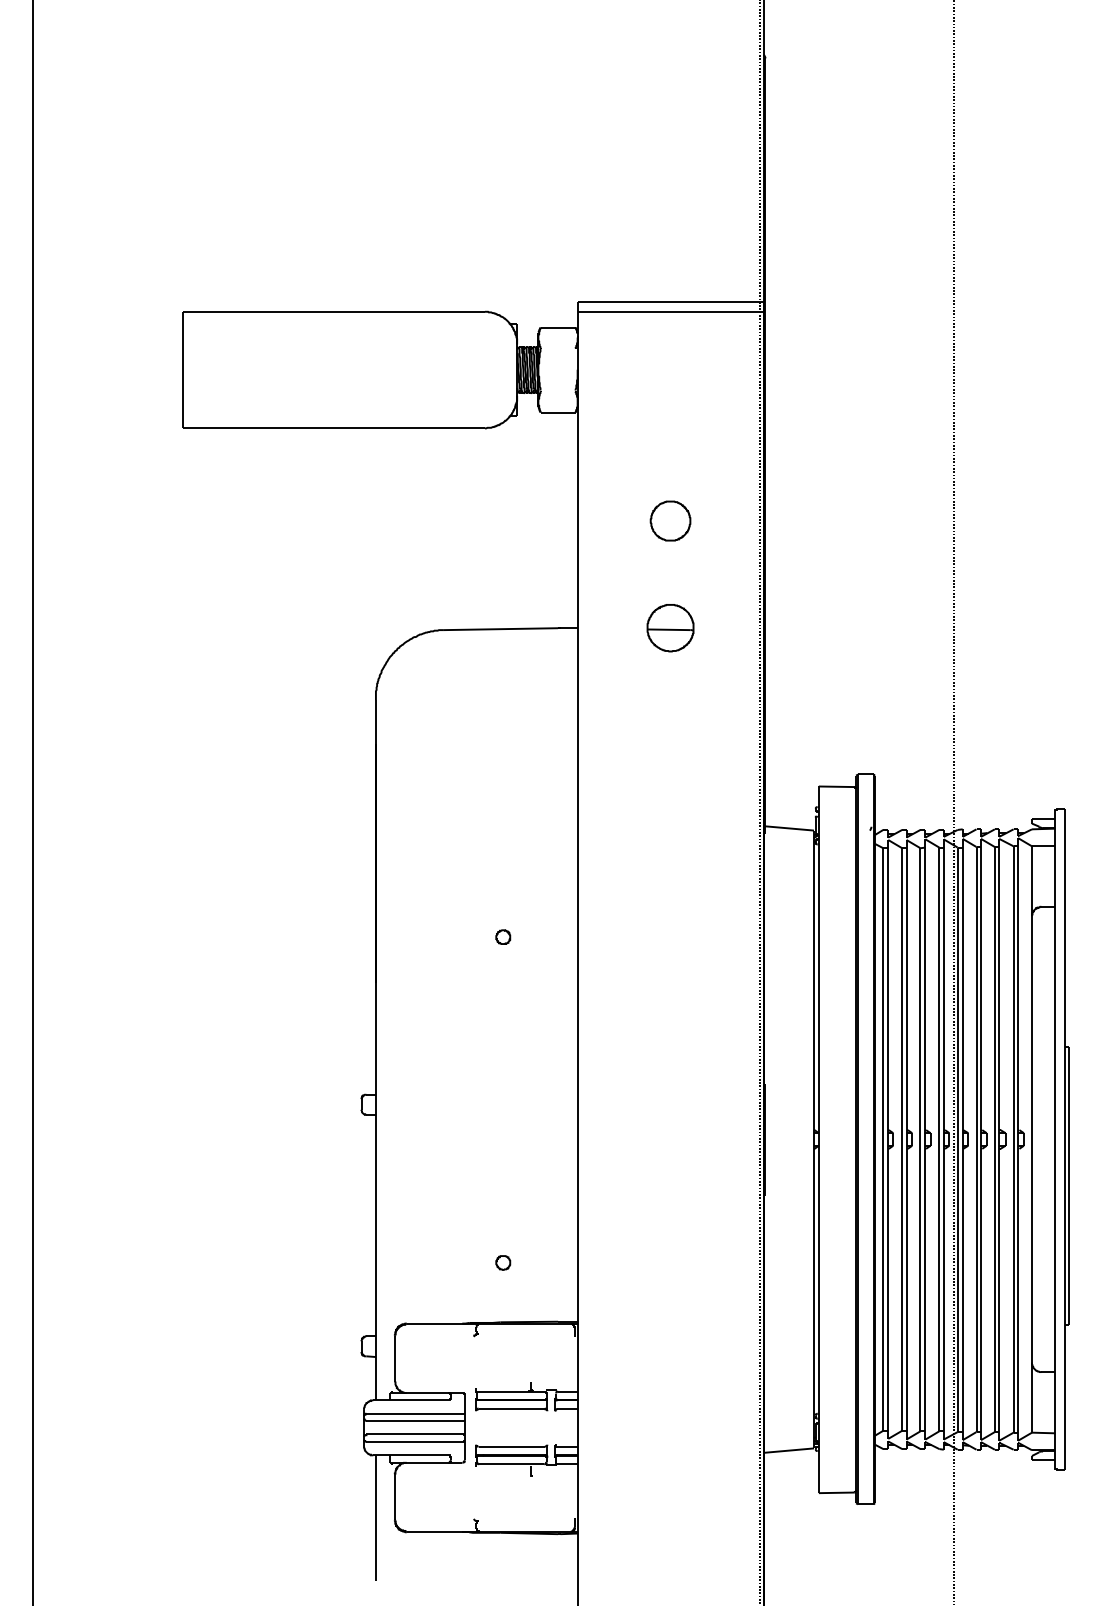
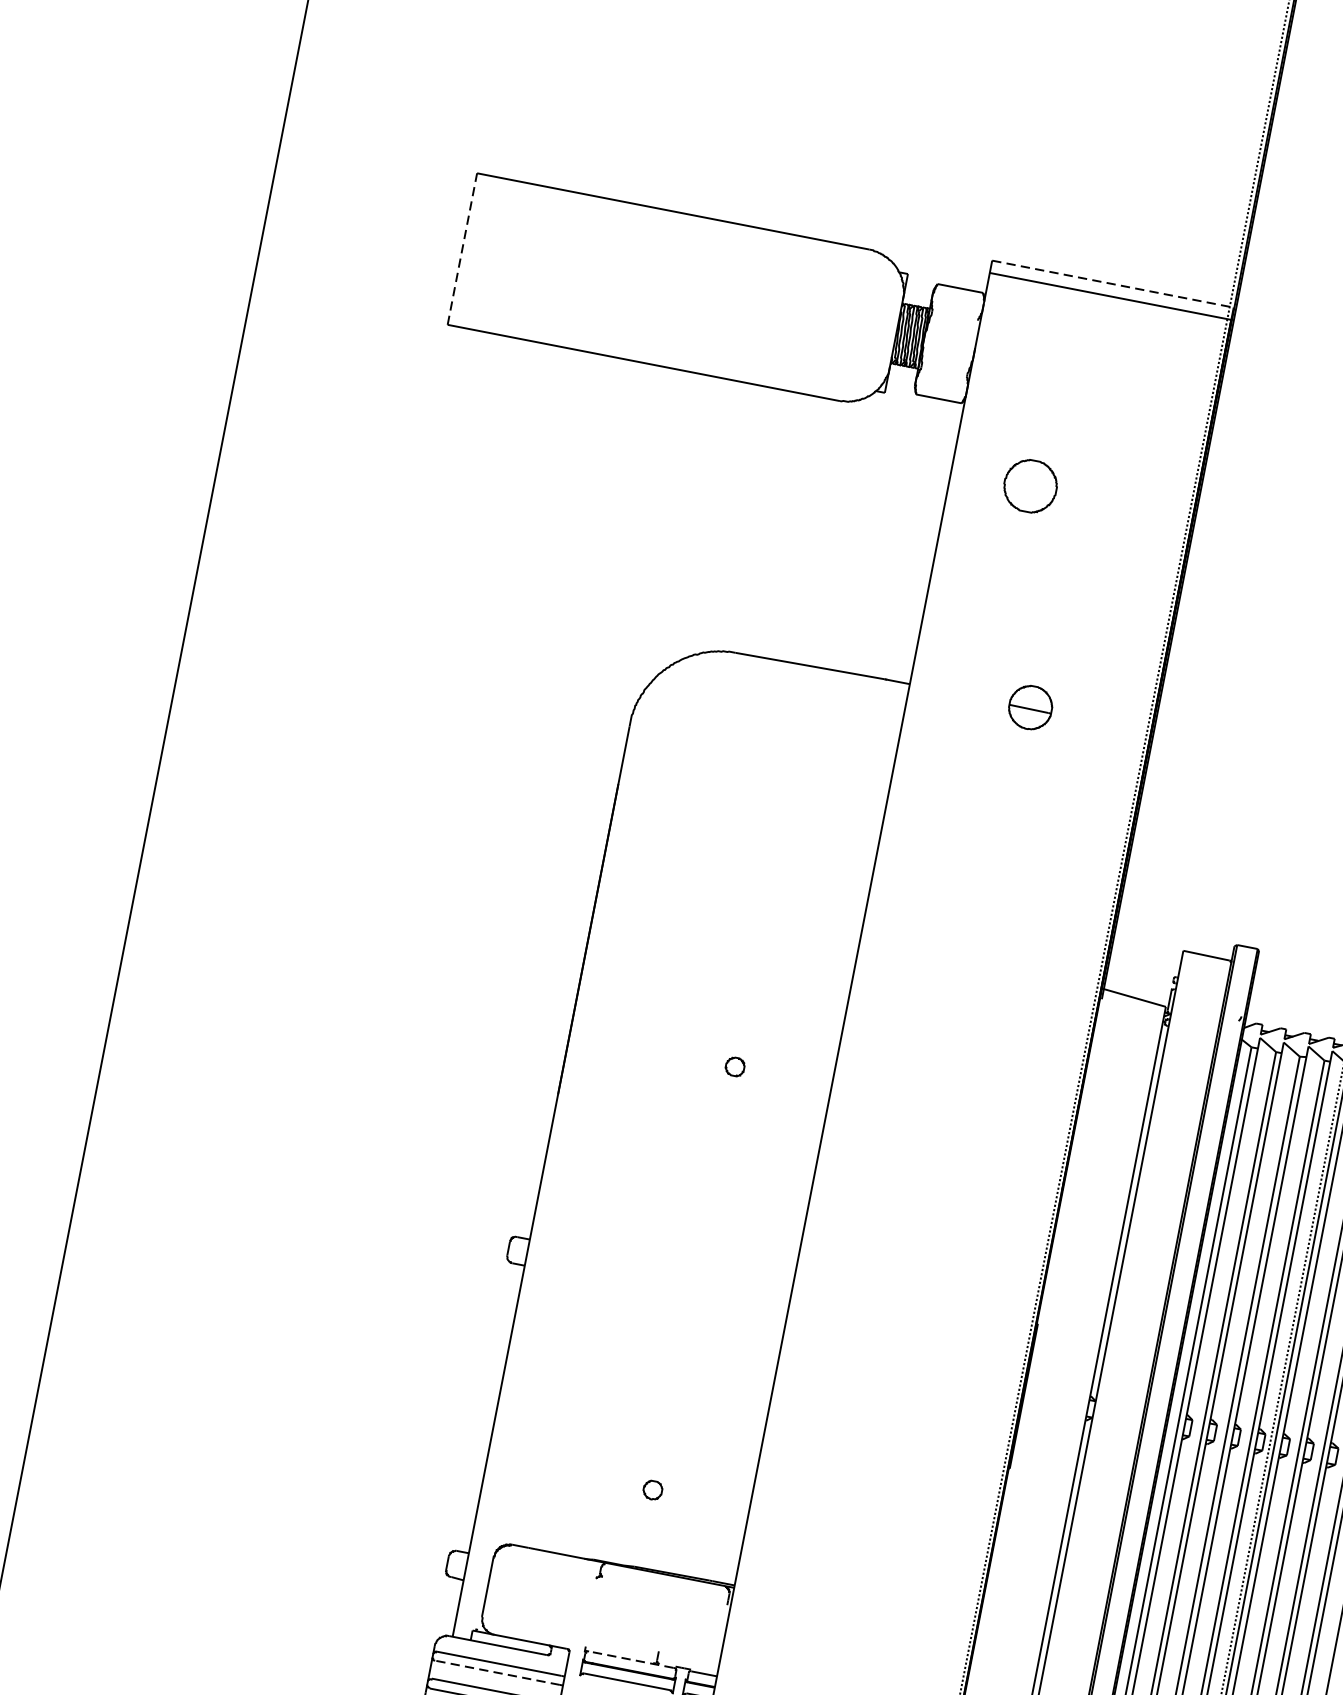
line: (670, 302) -> (1112, 284), solid -> dashed
line: (183, 369) -> (463, 248), solid -> dashed
part: (670, 520) -> (1030, 485), moved
part: (670, 628) -> (1030, 707), size x0.7
line: (511, 1391) -> (631, 1659), solid -> dashed
line: (414, 1420) -> (497, 1672), solid -> dashed

